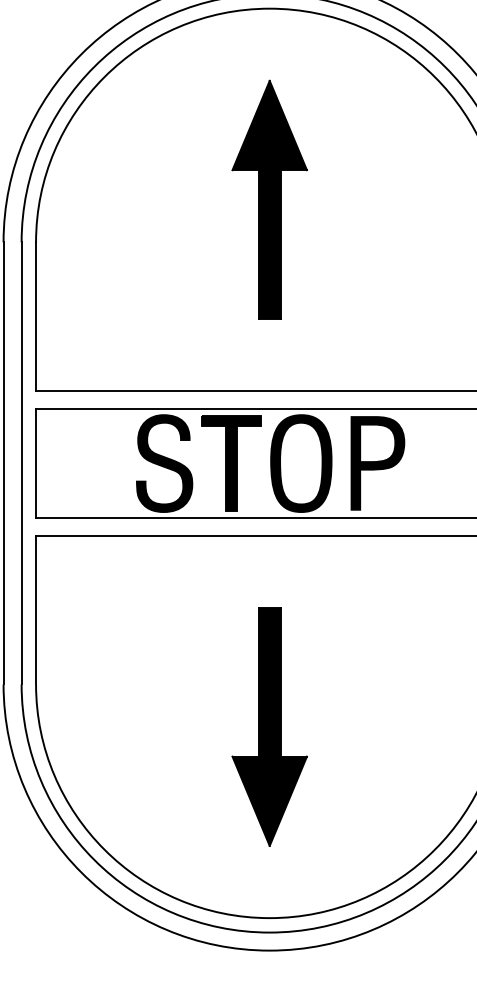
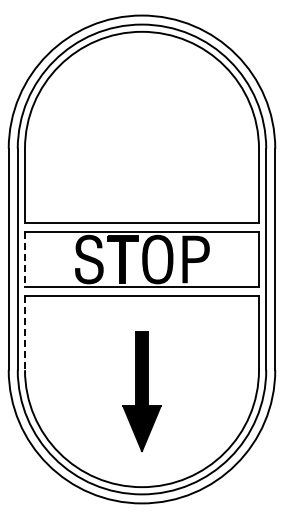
part: (268, 199) -> (141, 127), removed
line: (37, 463) -> (25, 259), solid -> dashed
line: (37, 611) -> (25, 333), solid -> dashed

